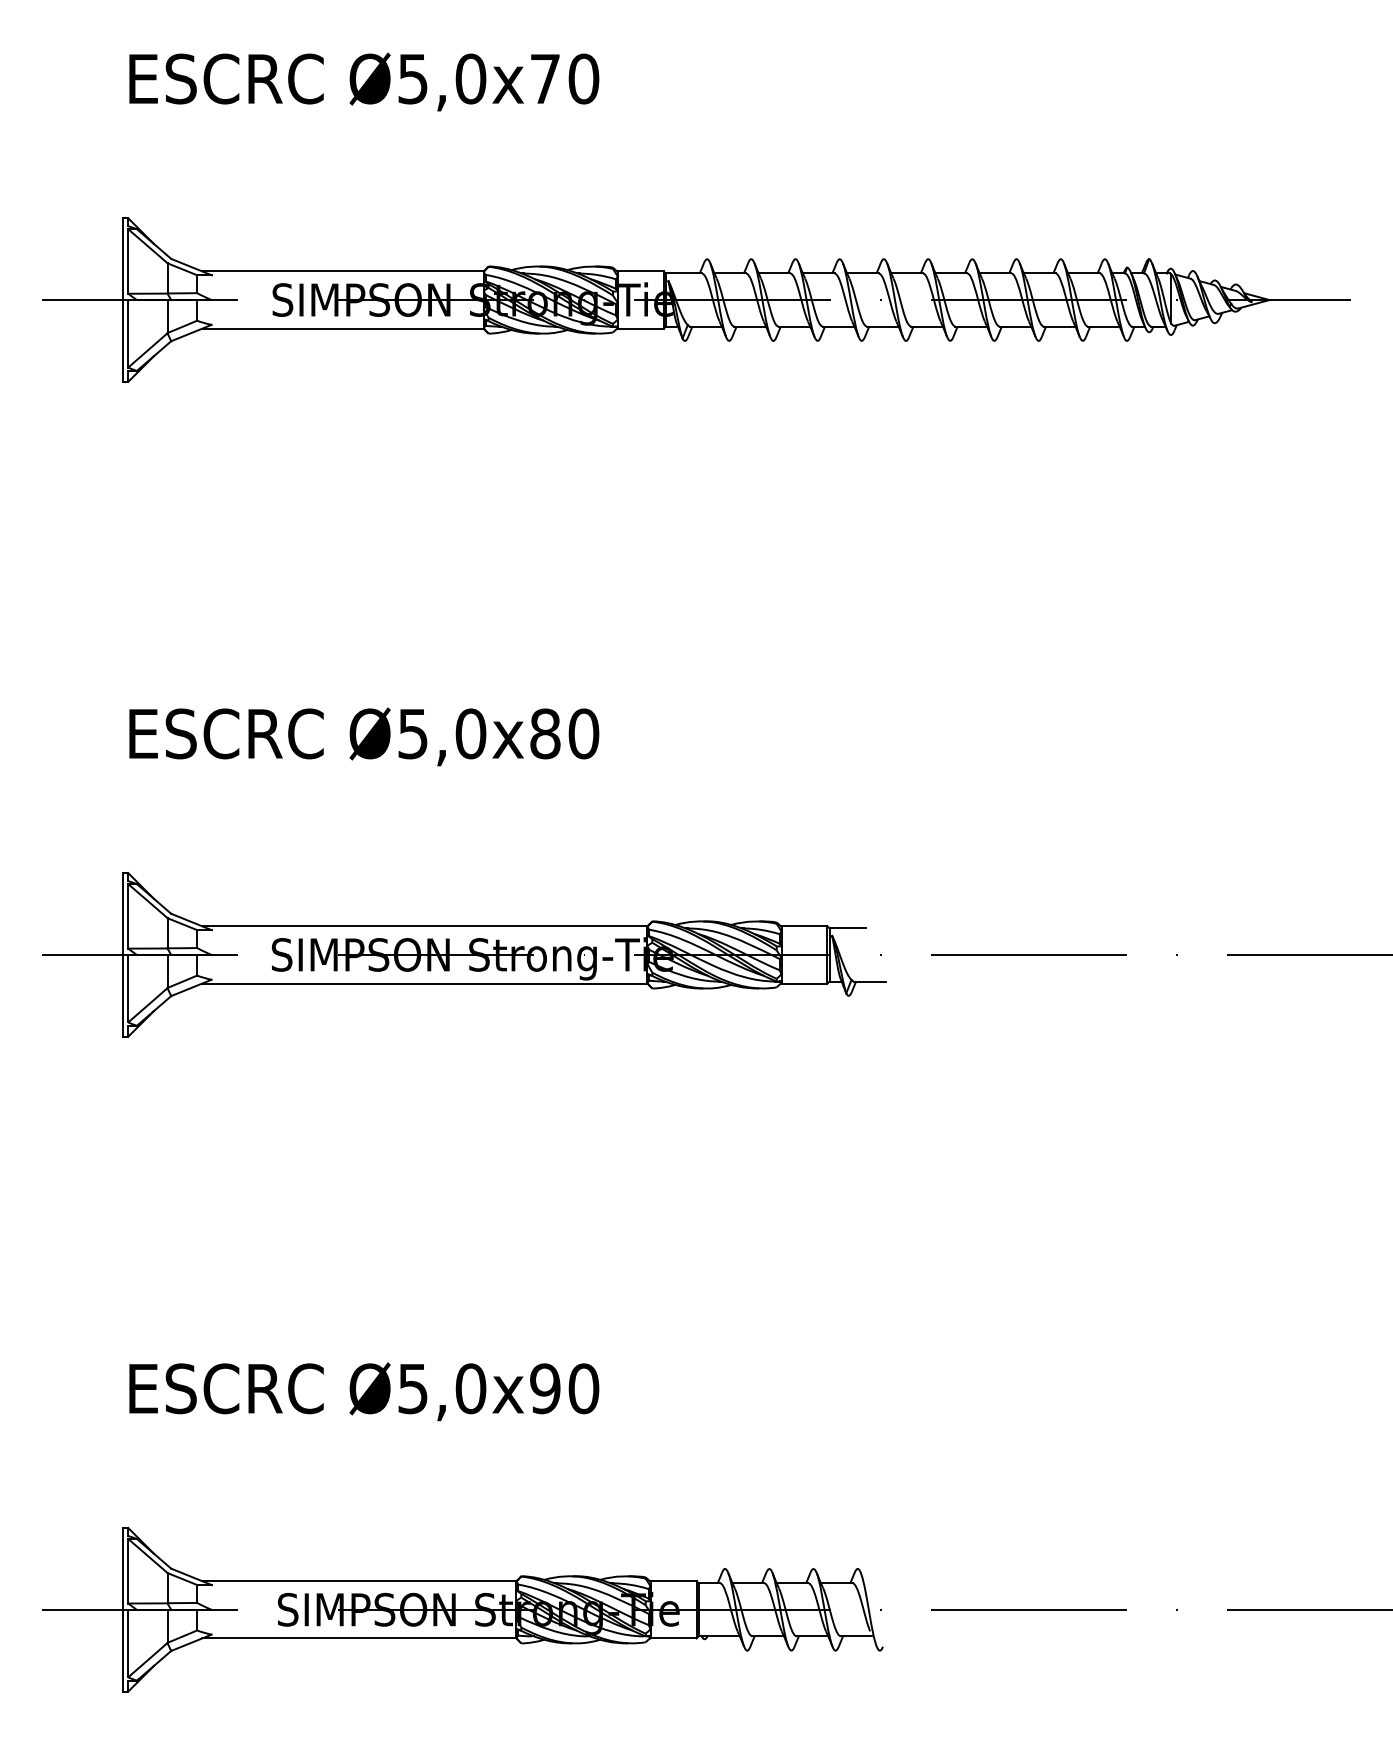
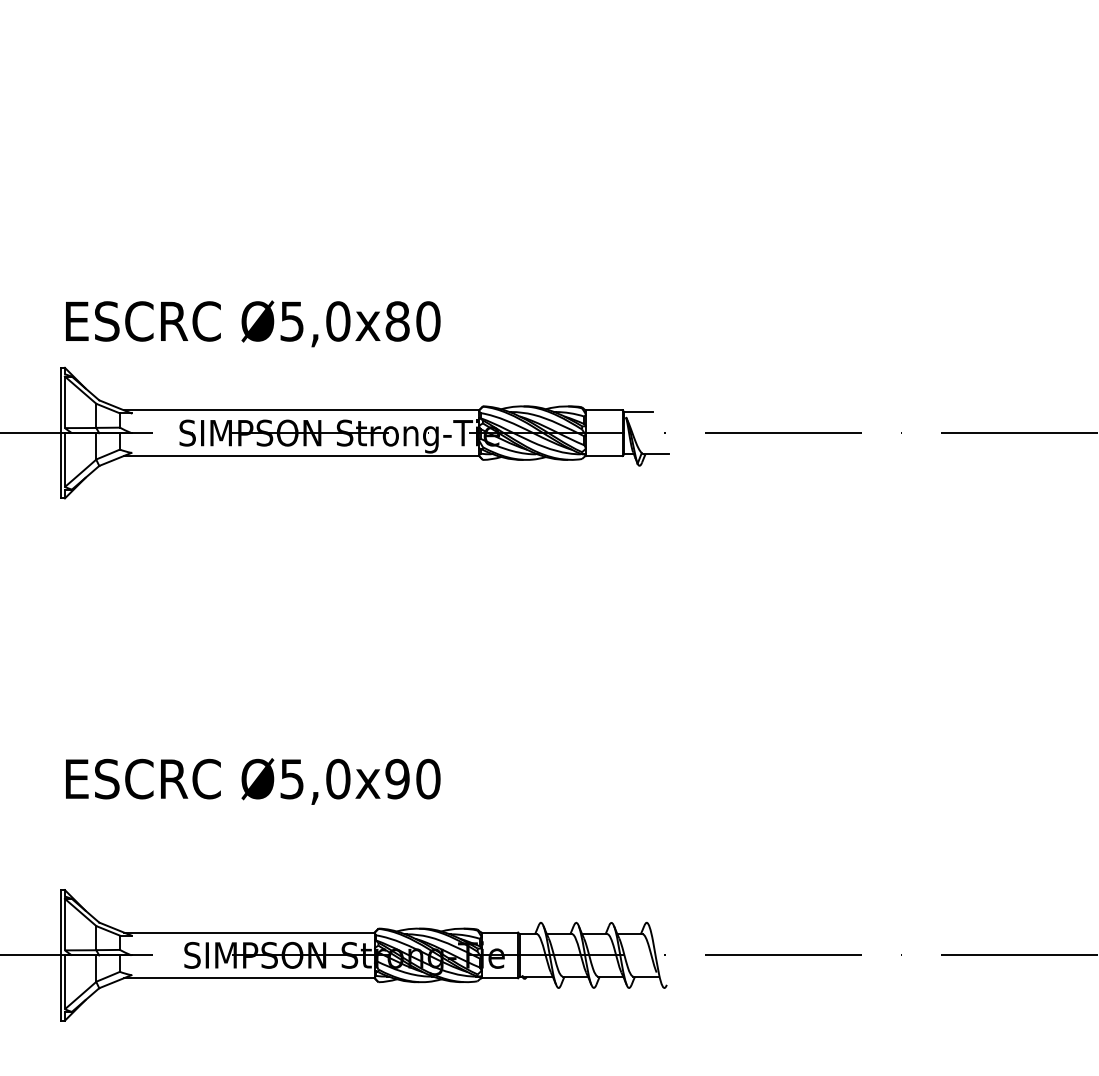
text: (364, 736) -> (253, 323), moved

